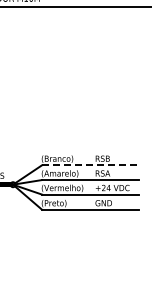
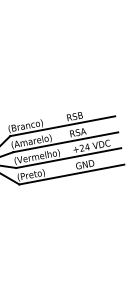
line: (90, 165) -> (62, 126), dashed -> solid

